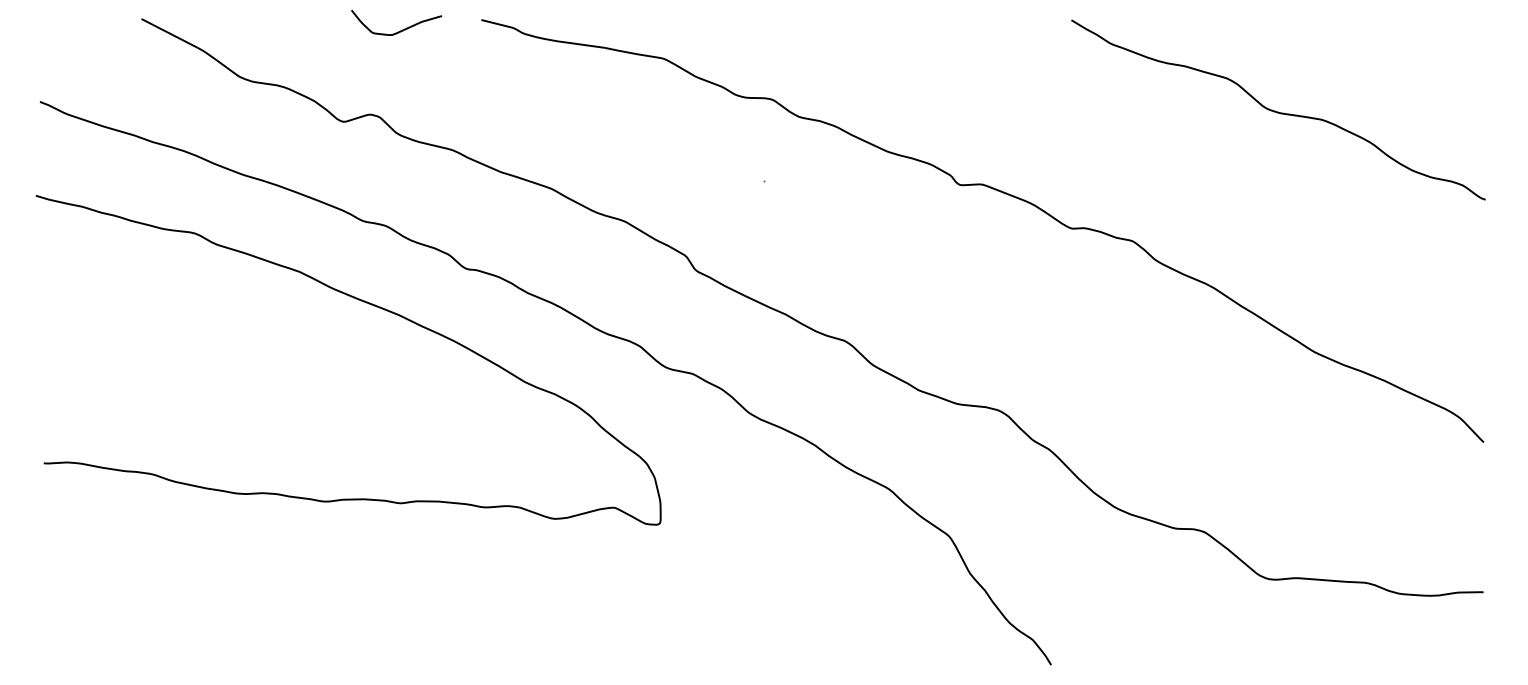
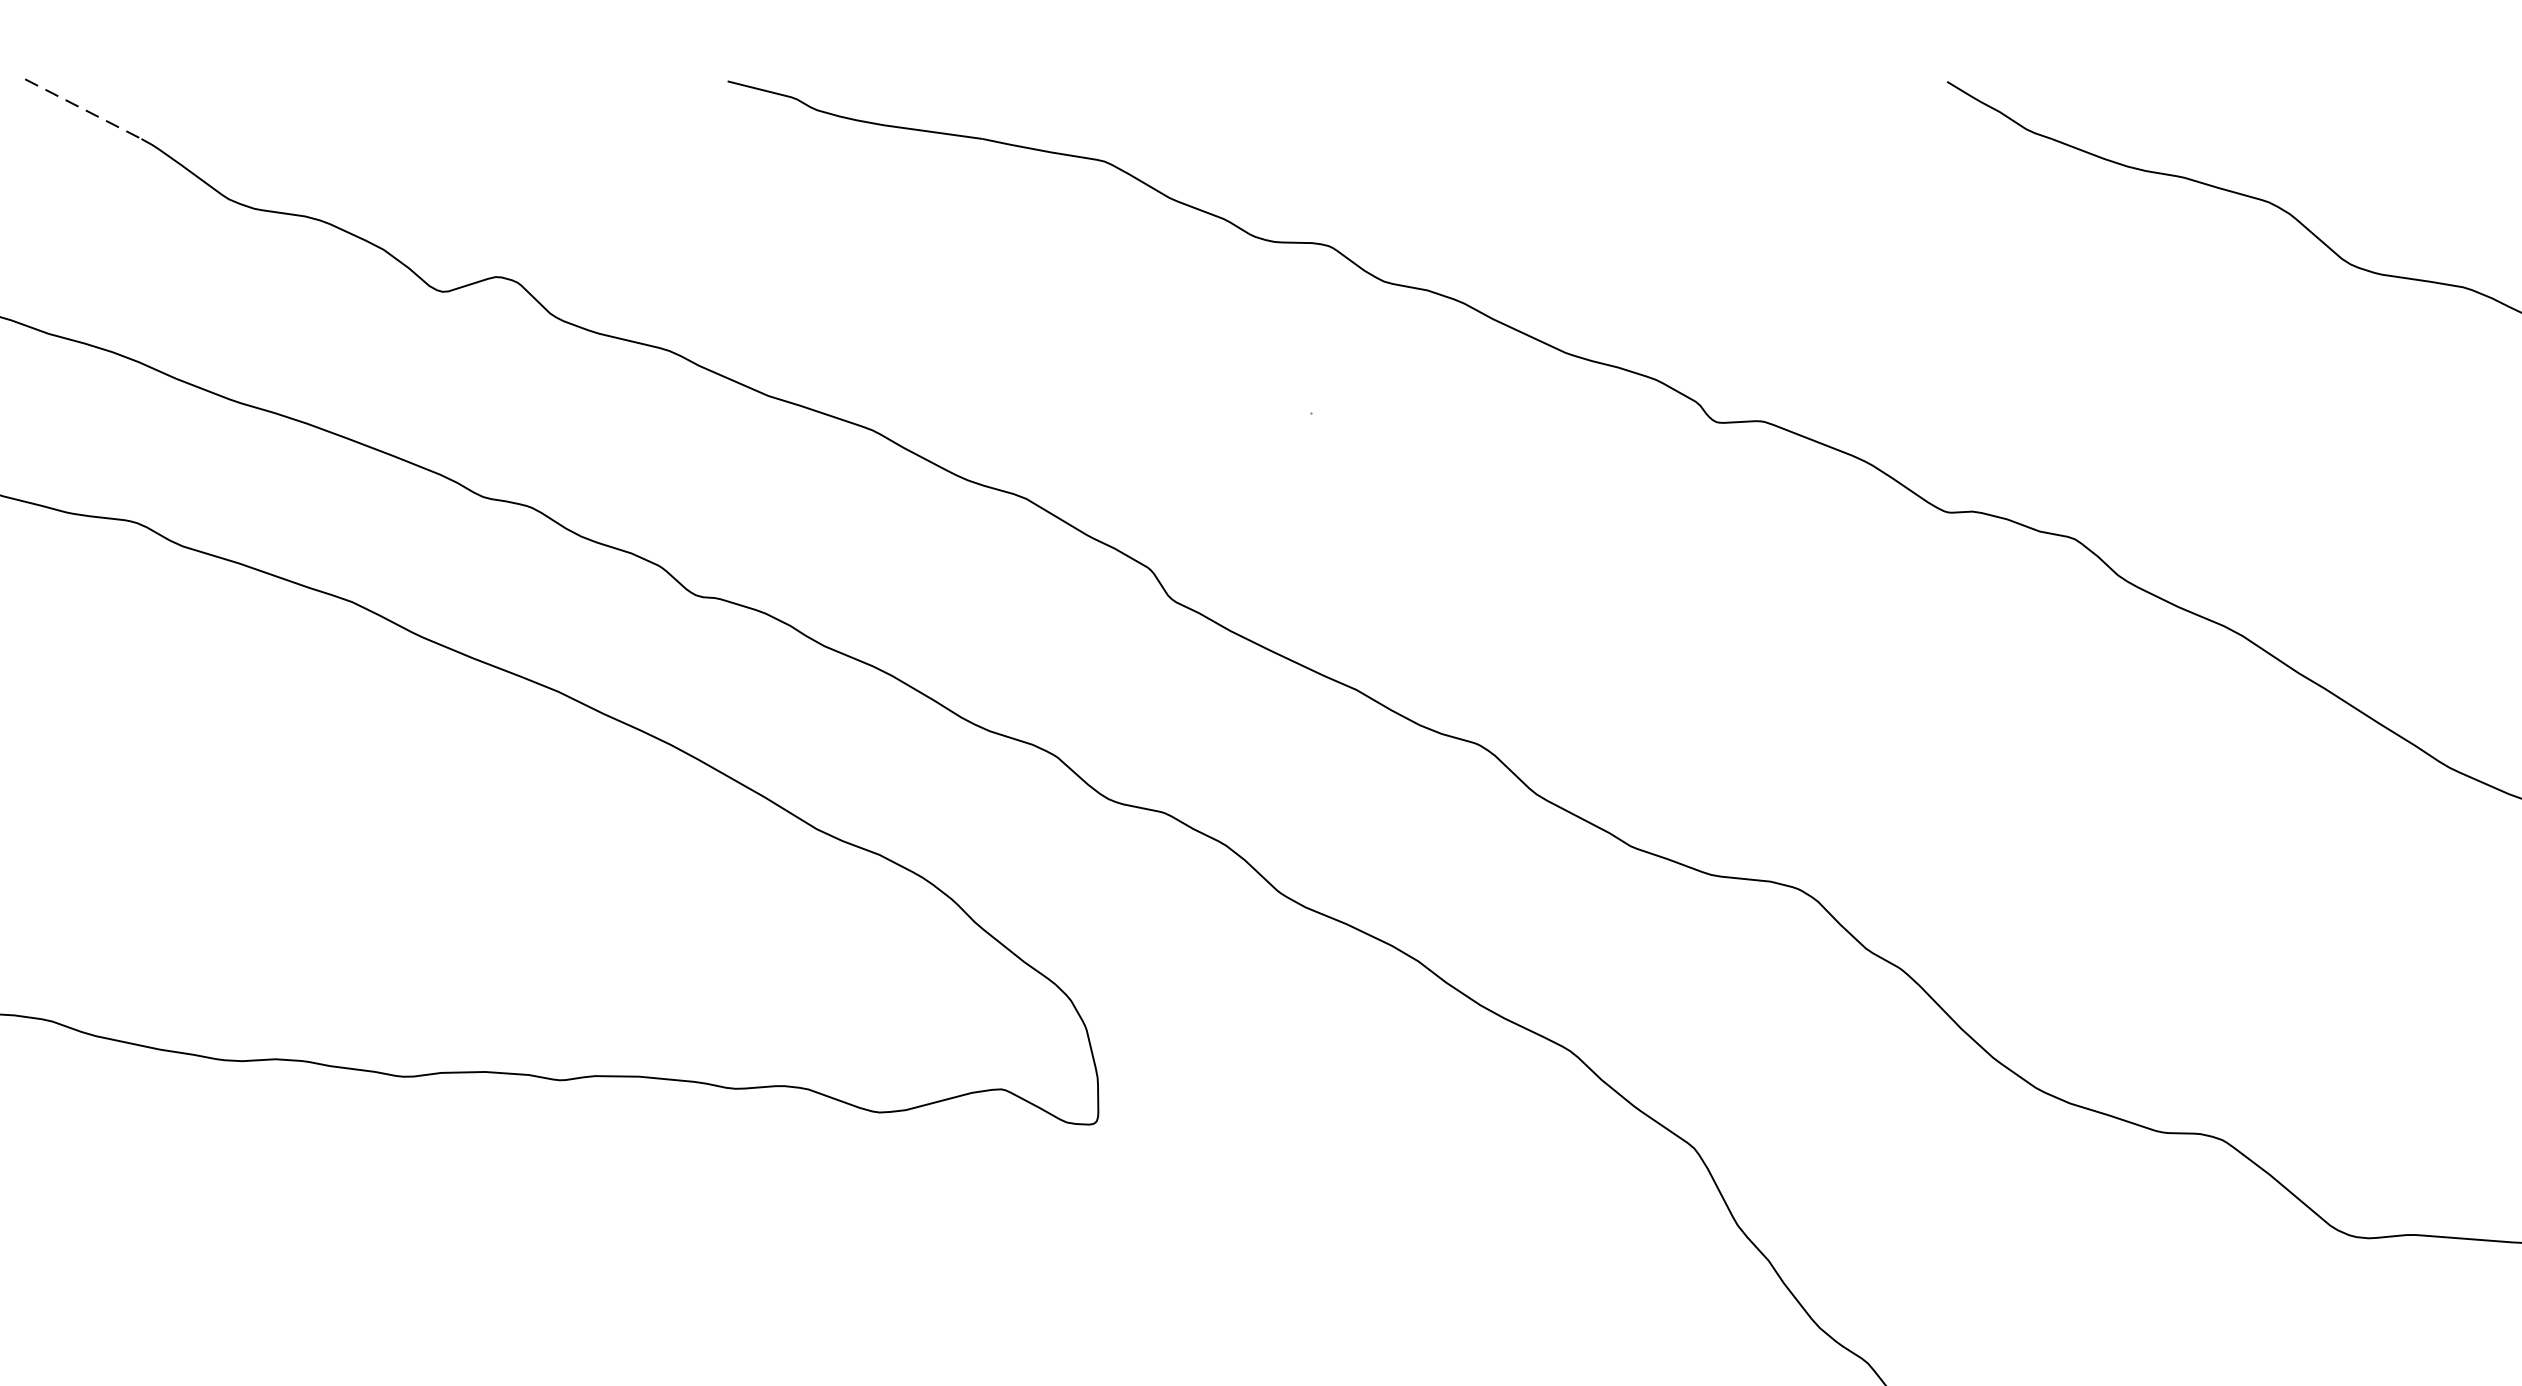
curve: (400, 30) -> (560, 103), removed
line: (169, 33) -> (83, 109), solid -> dashed

